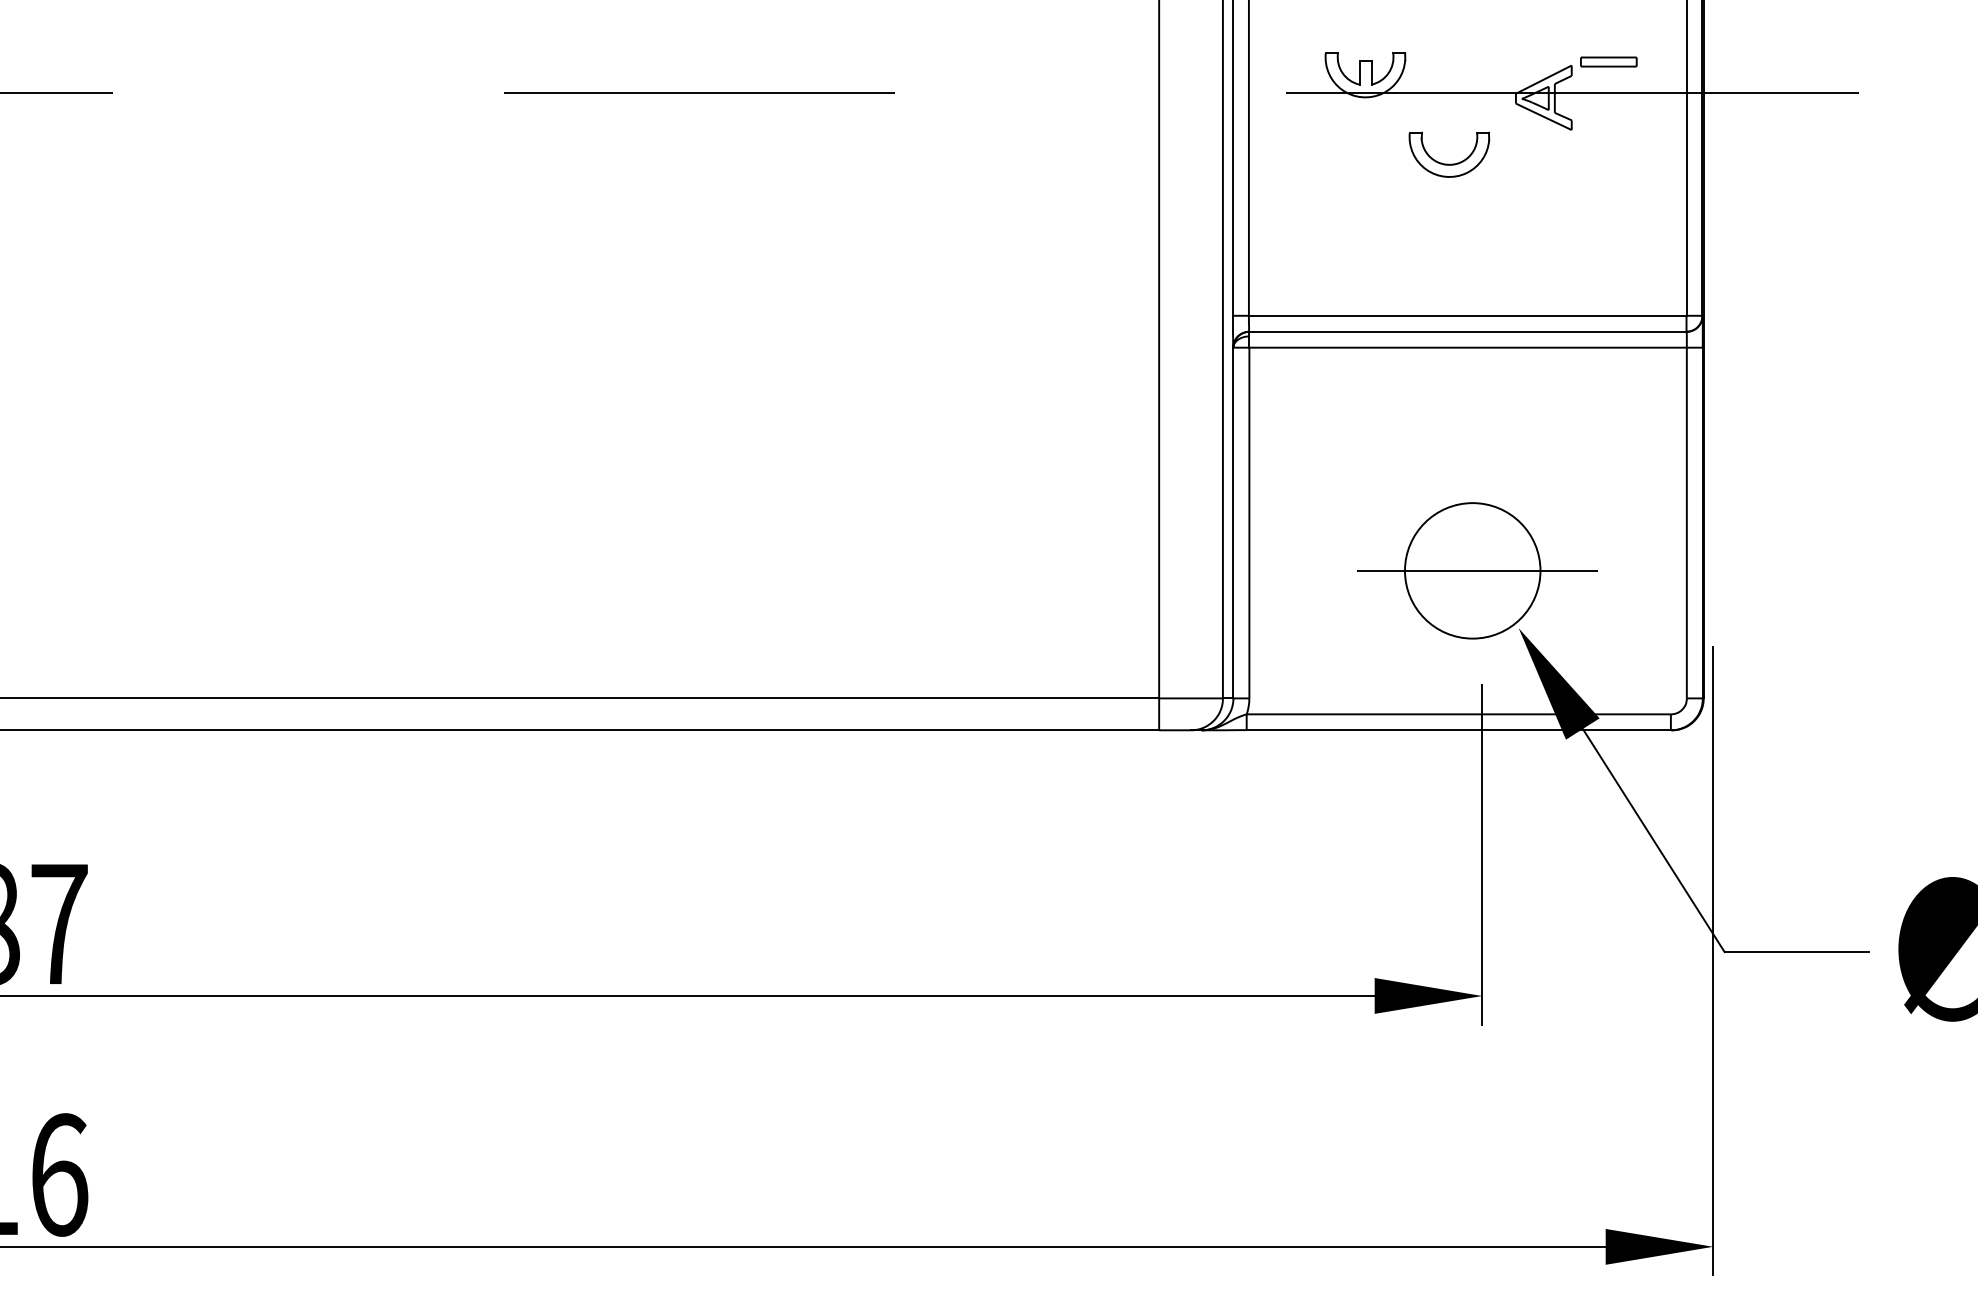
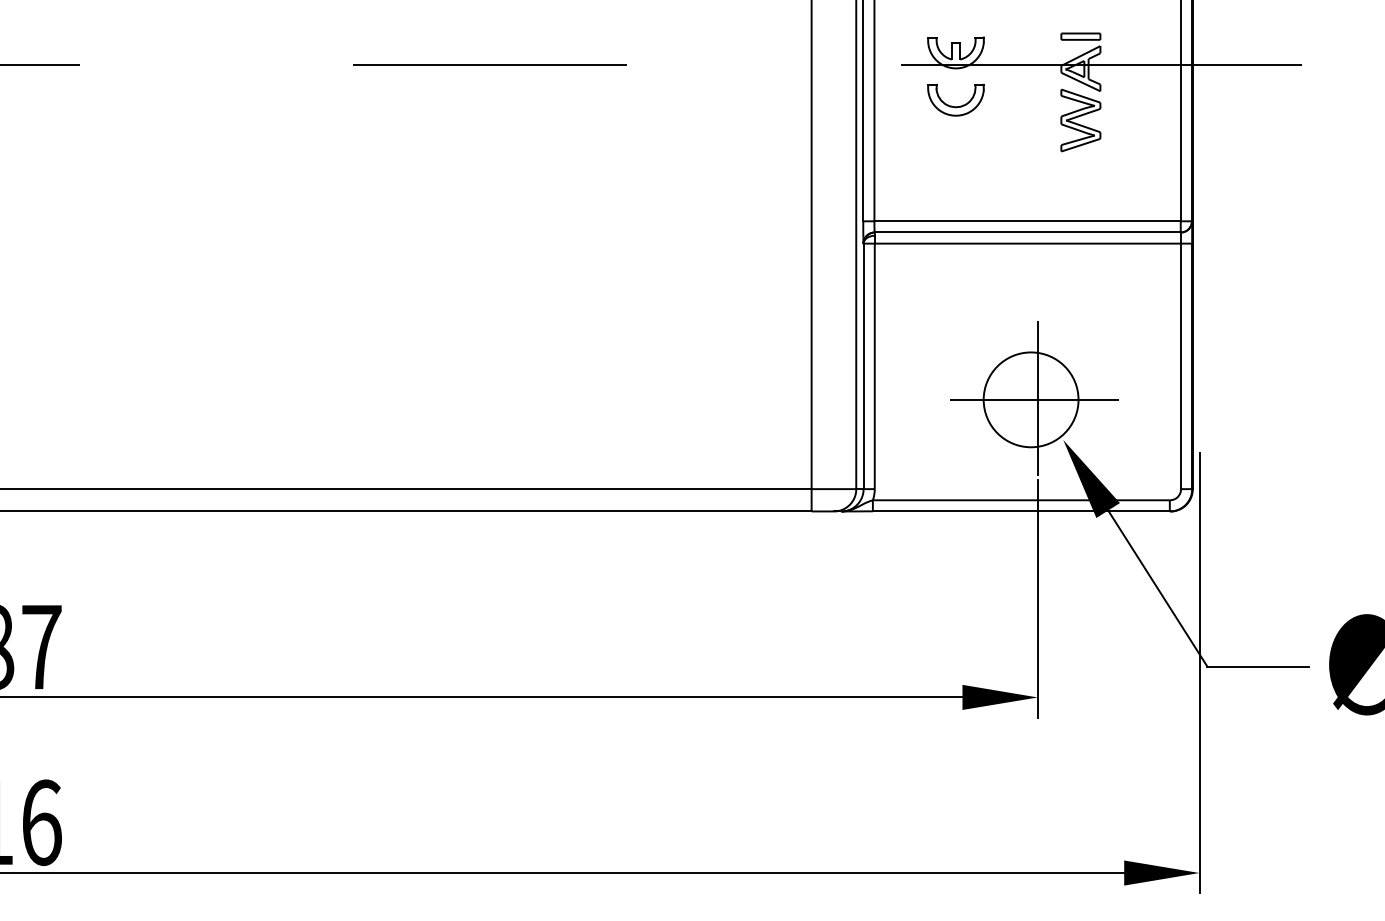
part: (1608, 61) -> (1080, 36), moved
part: (1448, 163) -> (955, 106), moved
part: (1543, 171) -> (1080, 120), added
line: (1482, 568) -> (1037, 398), added

